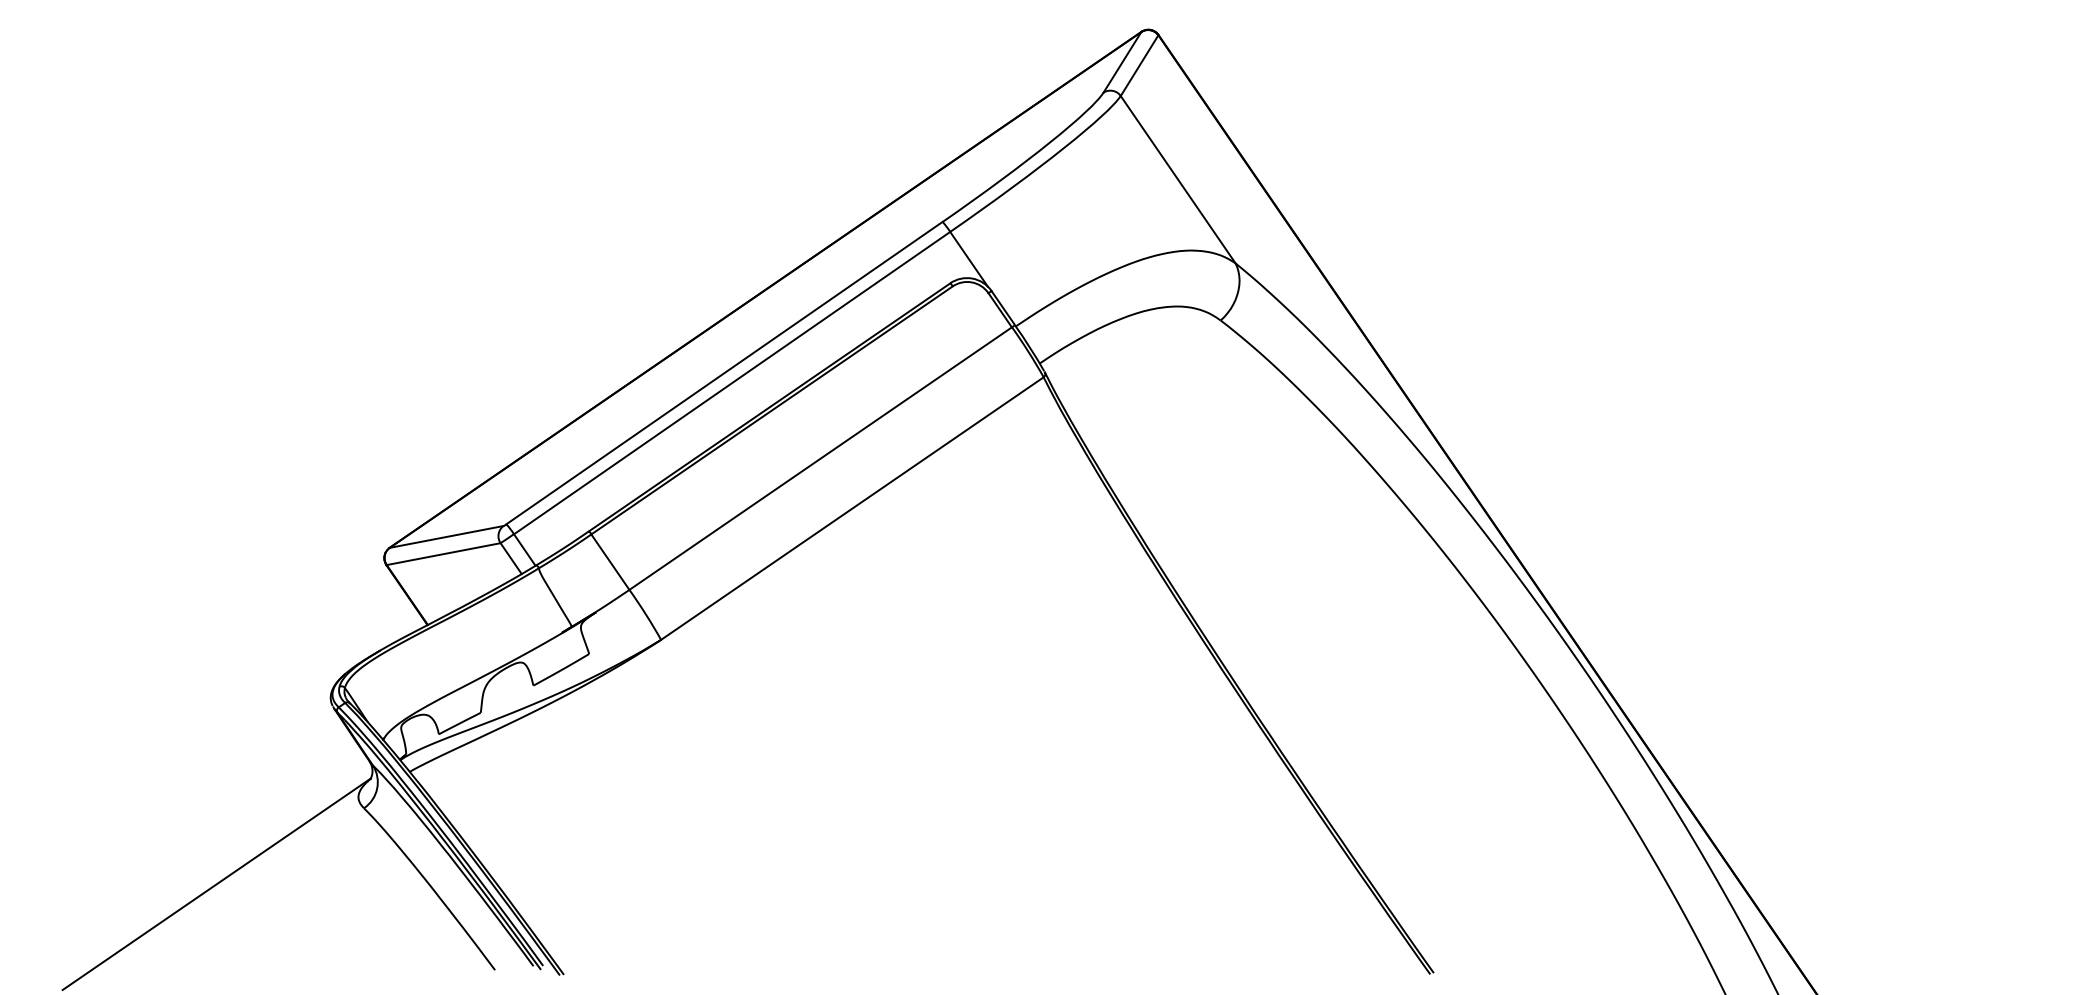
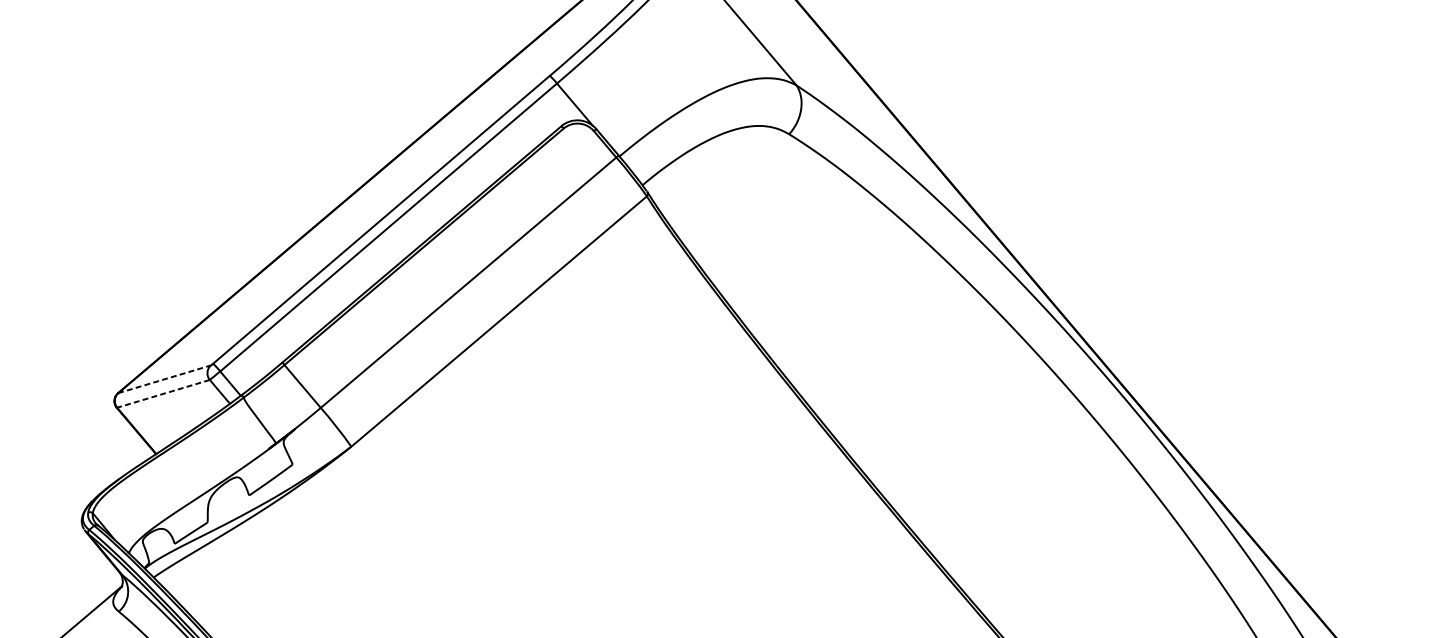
line: (446, 536) -> (164, 378), solid -> dashed
line: (443, 554) -> (163, 394), solid -> dashed

